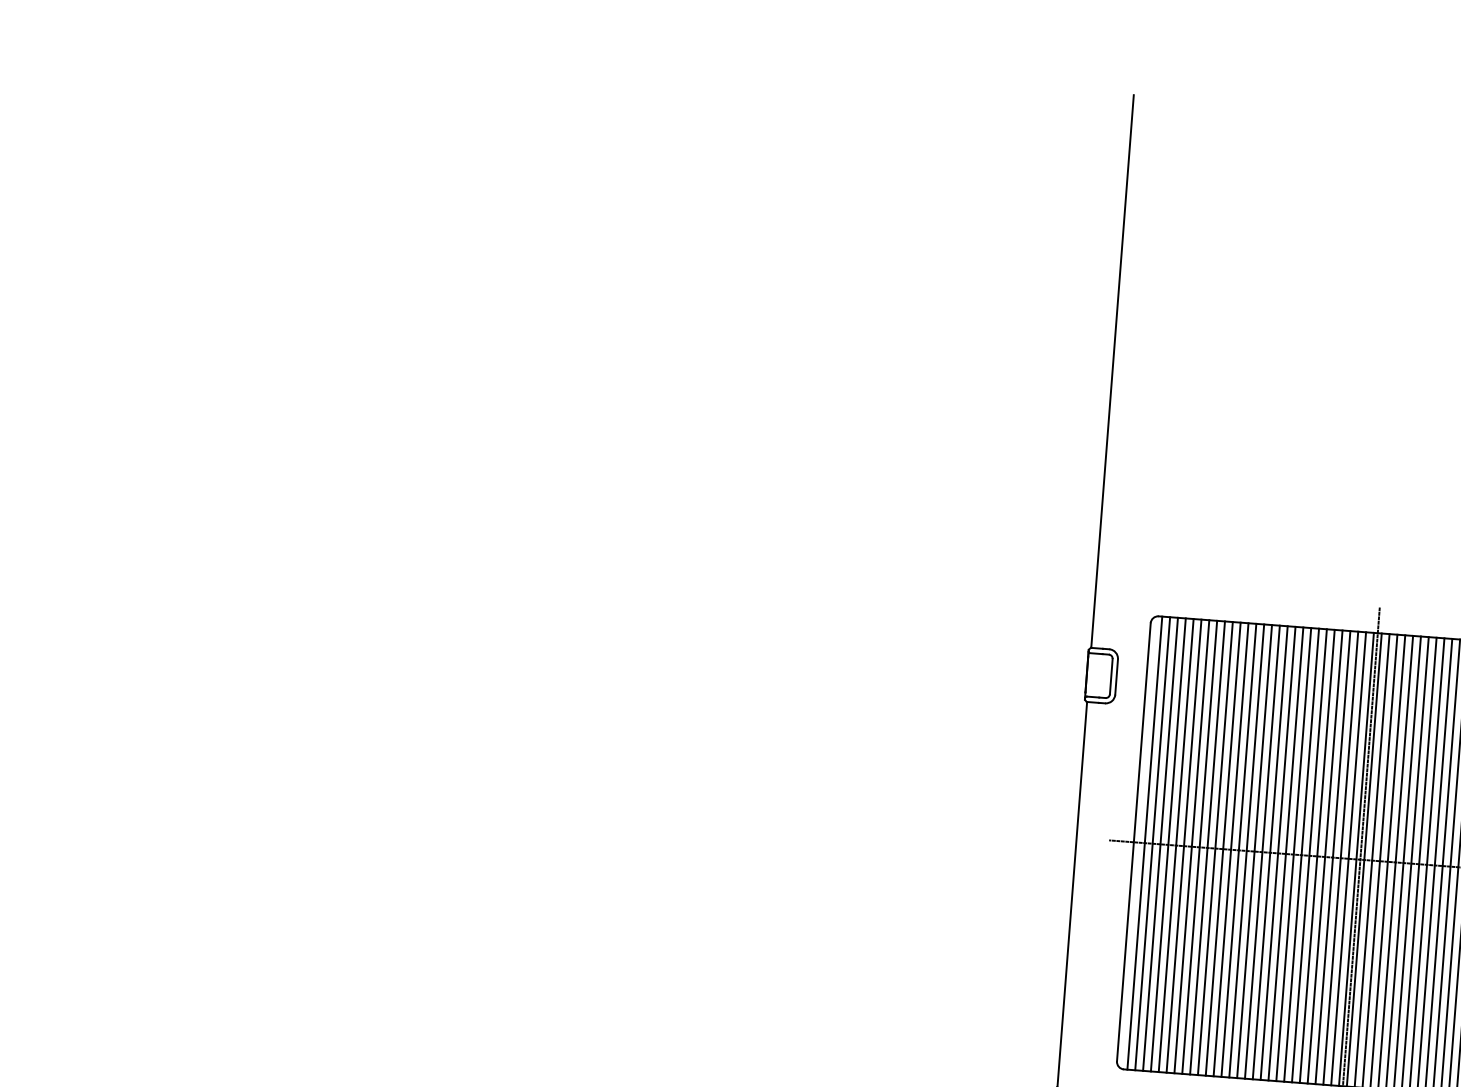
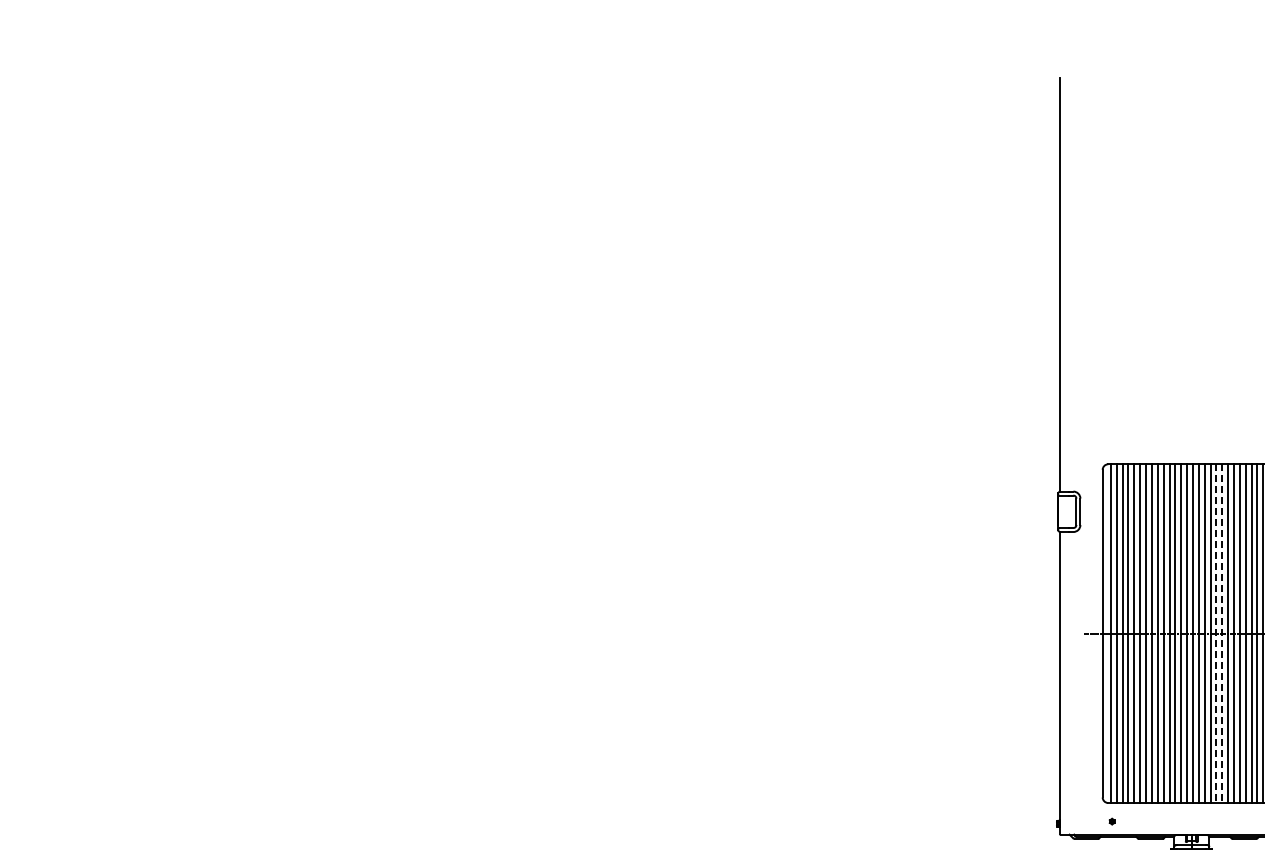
line: (1285, 855) -> (1216, 634), solid -> dashed
line: (1294, 855) -> (1222, 634), solid -> dashed

